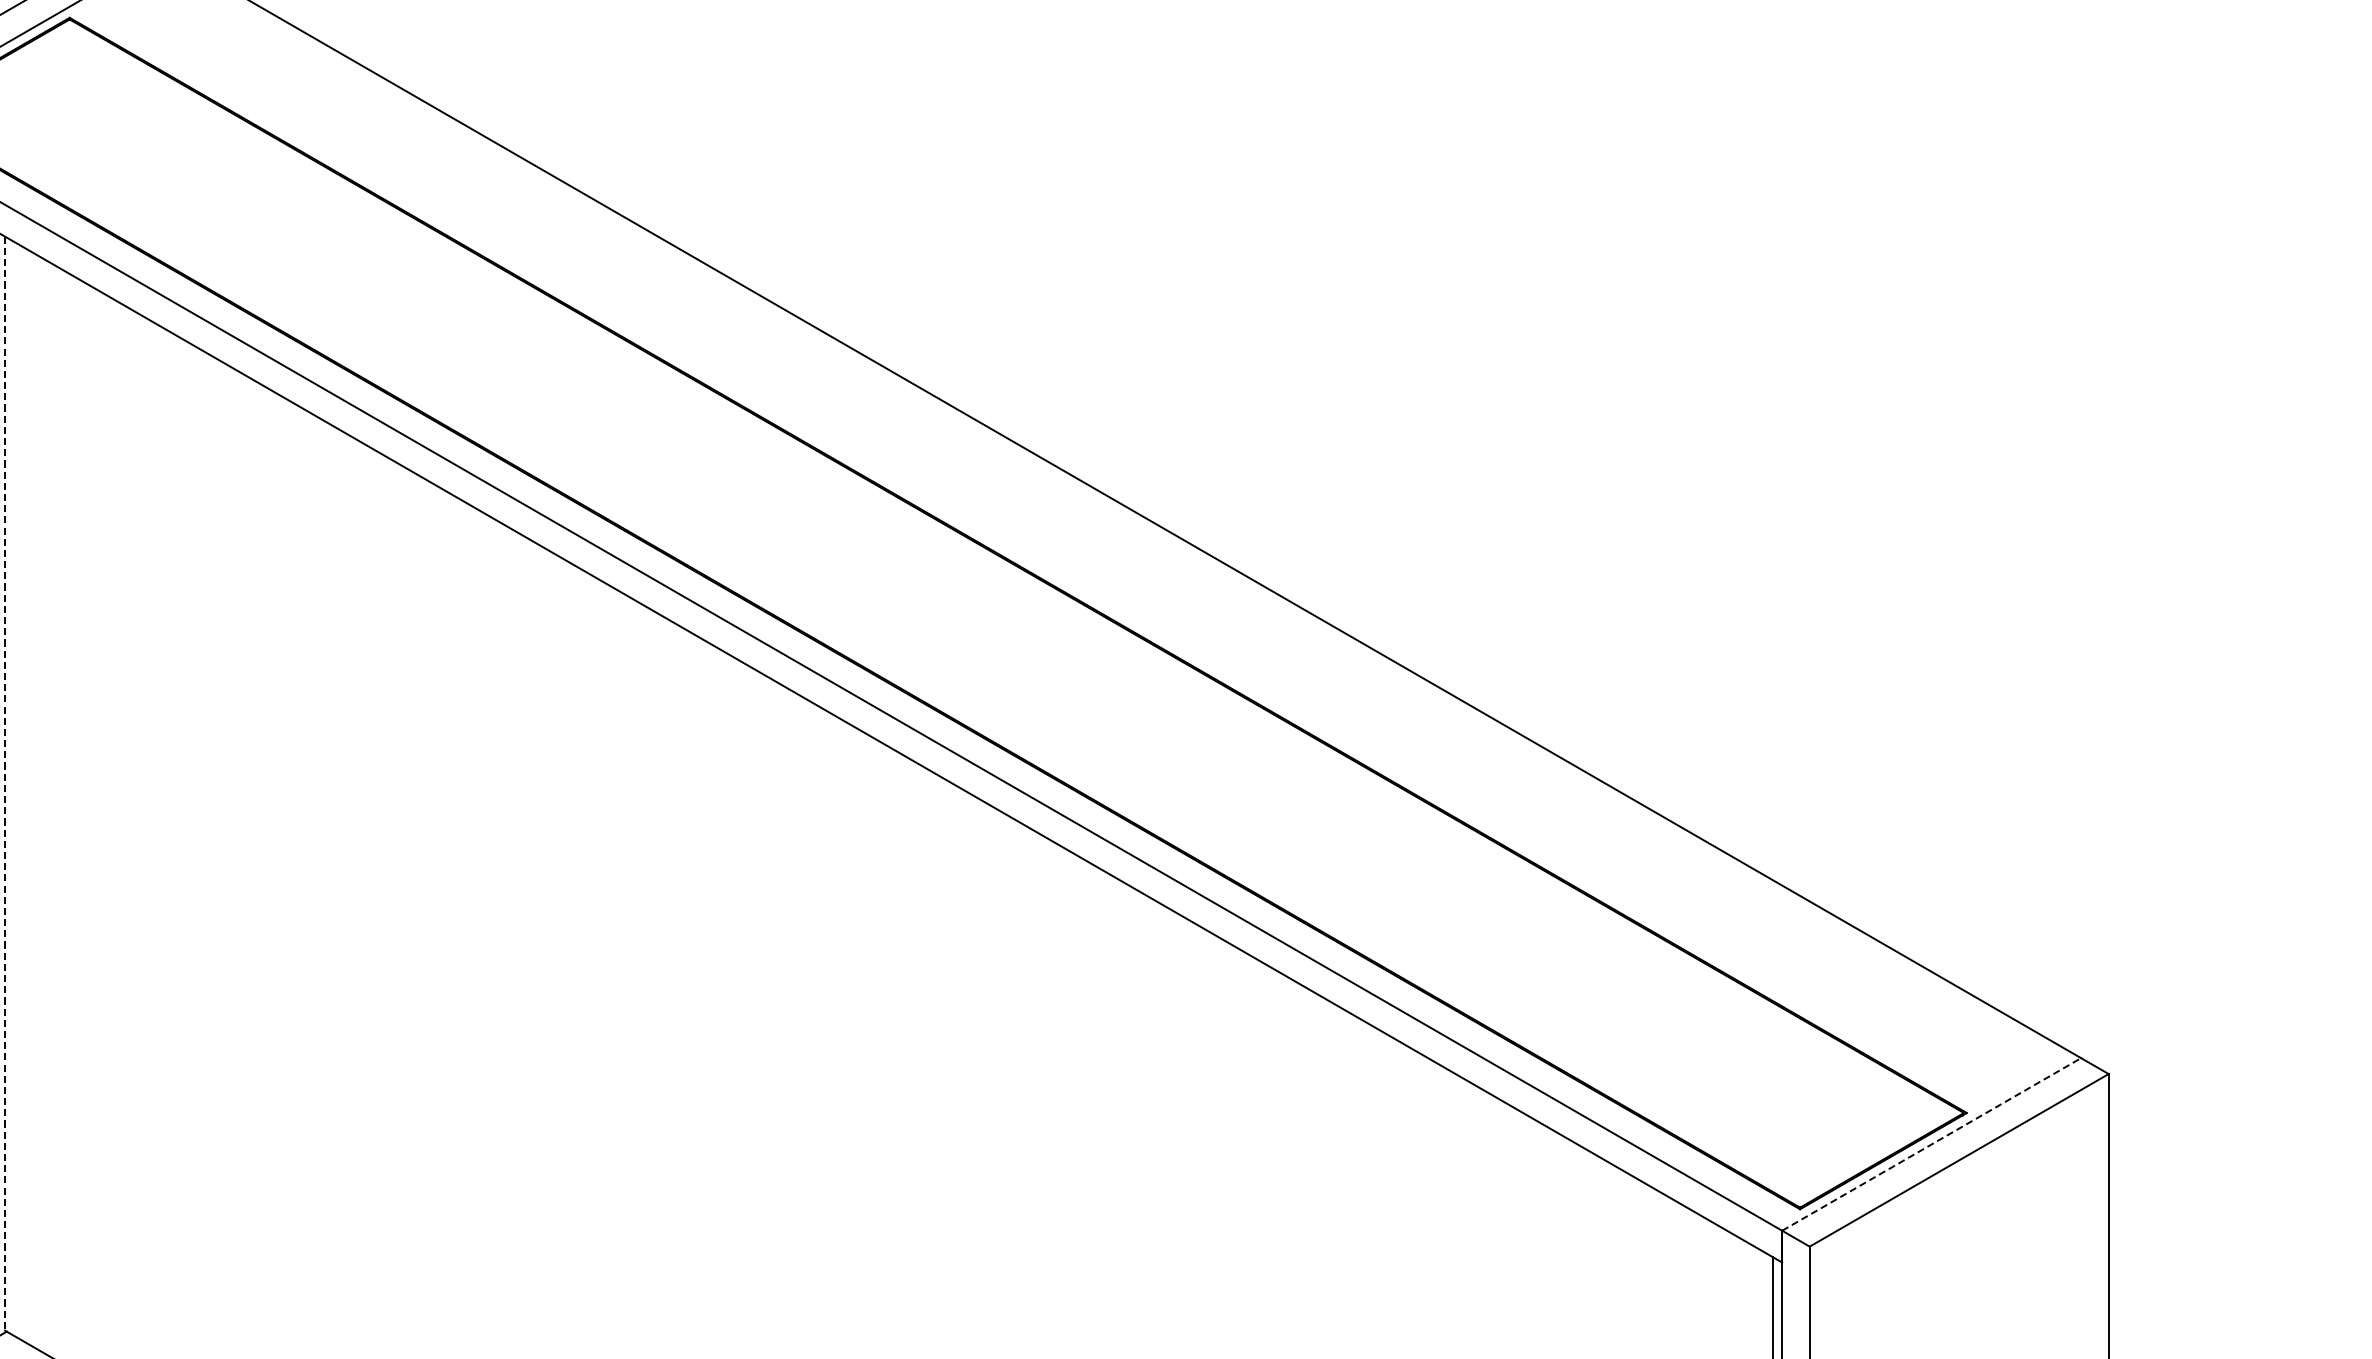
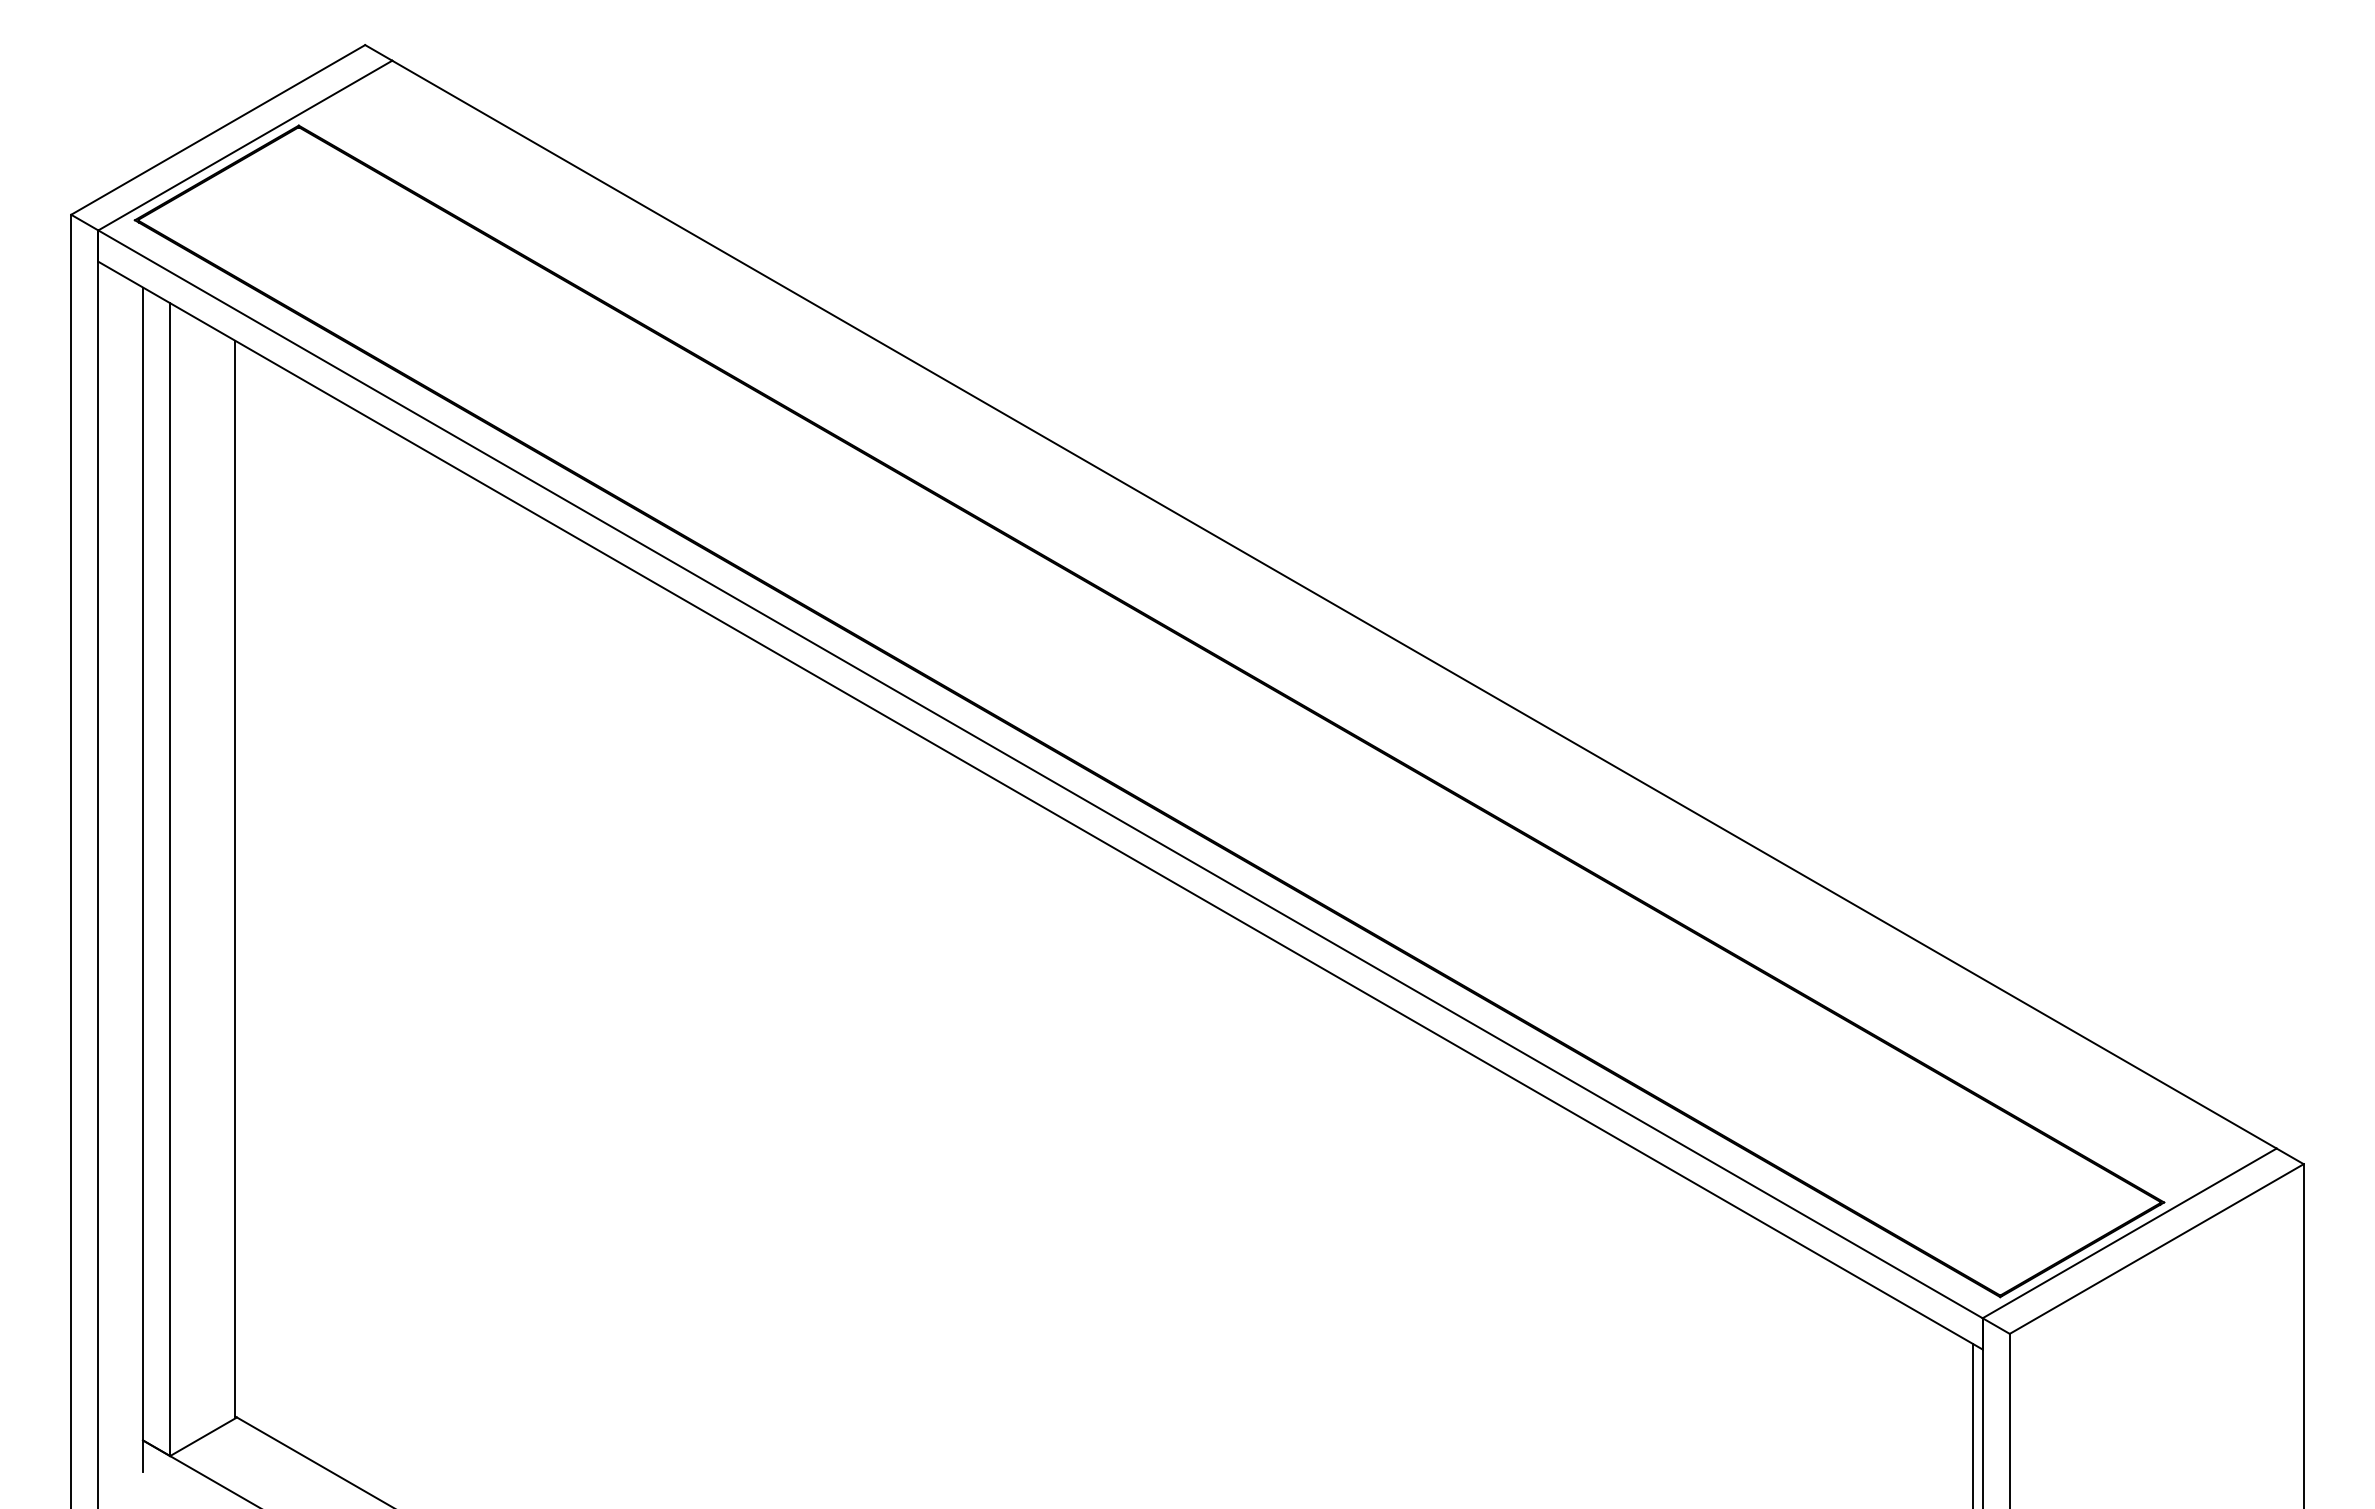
line: (5, 783) -> (235, 878), dashed -> solid
line: (1931, 1144) -> (2129, 1233), dashed -> solid

